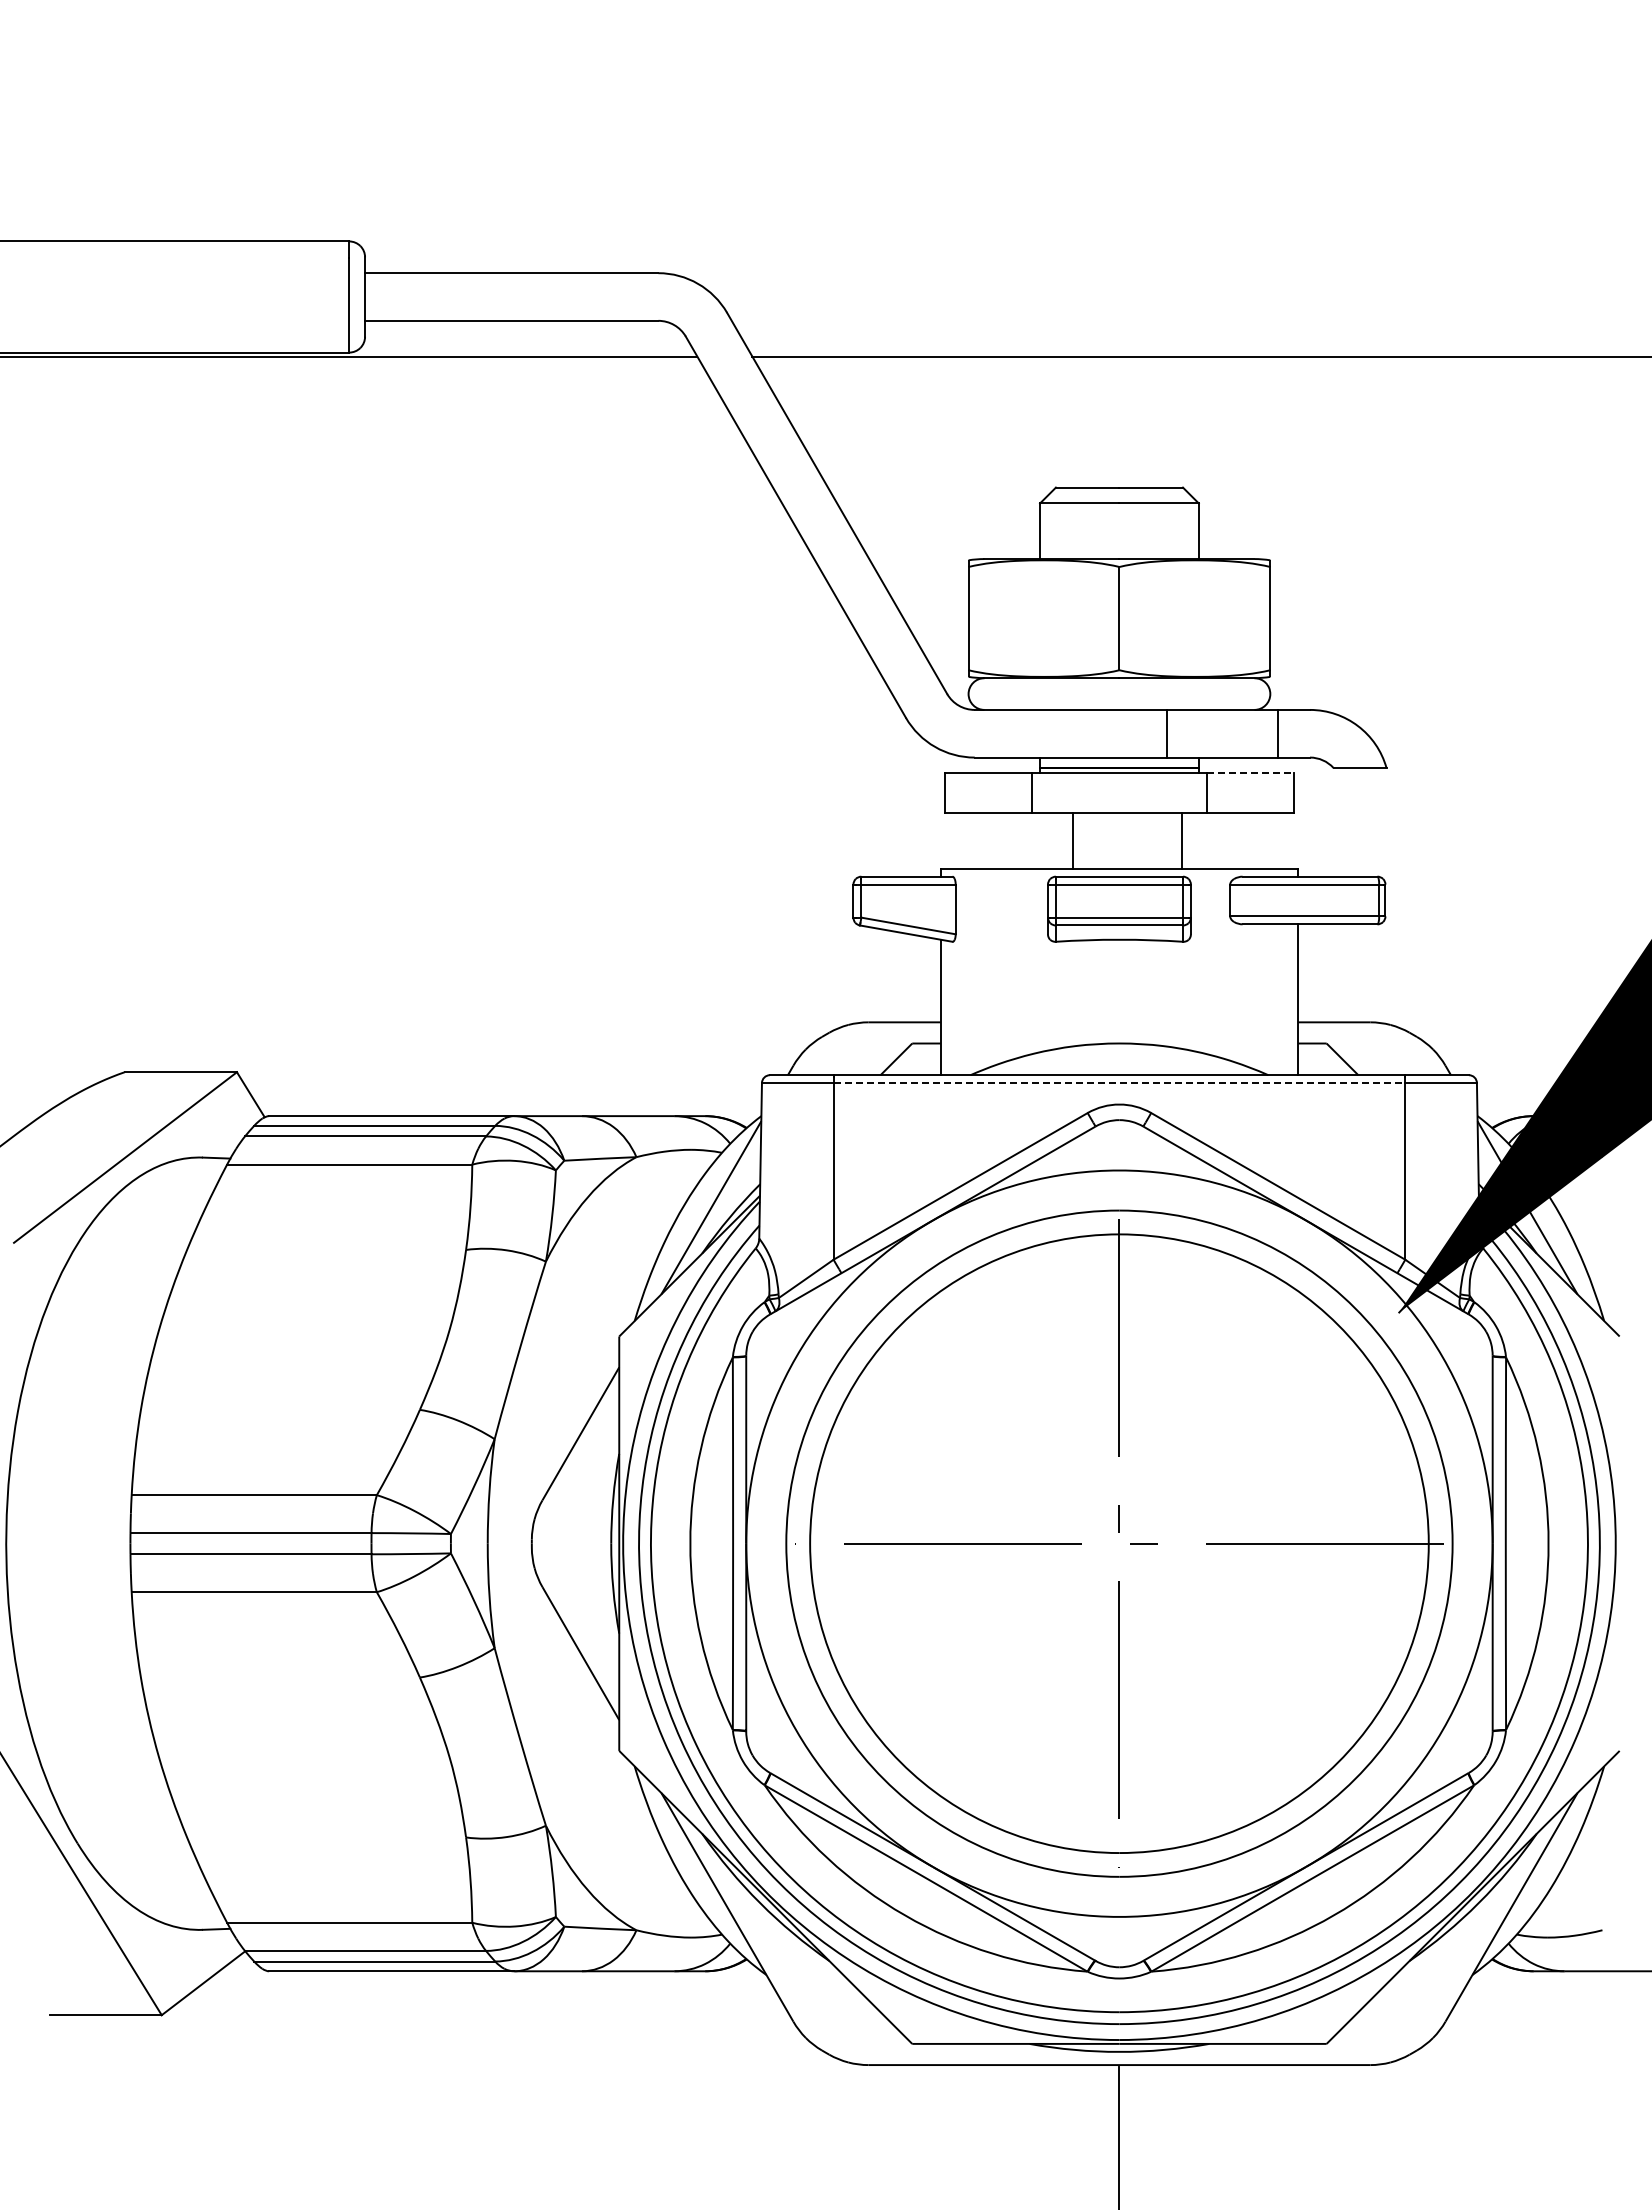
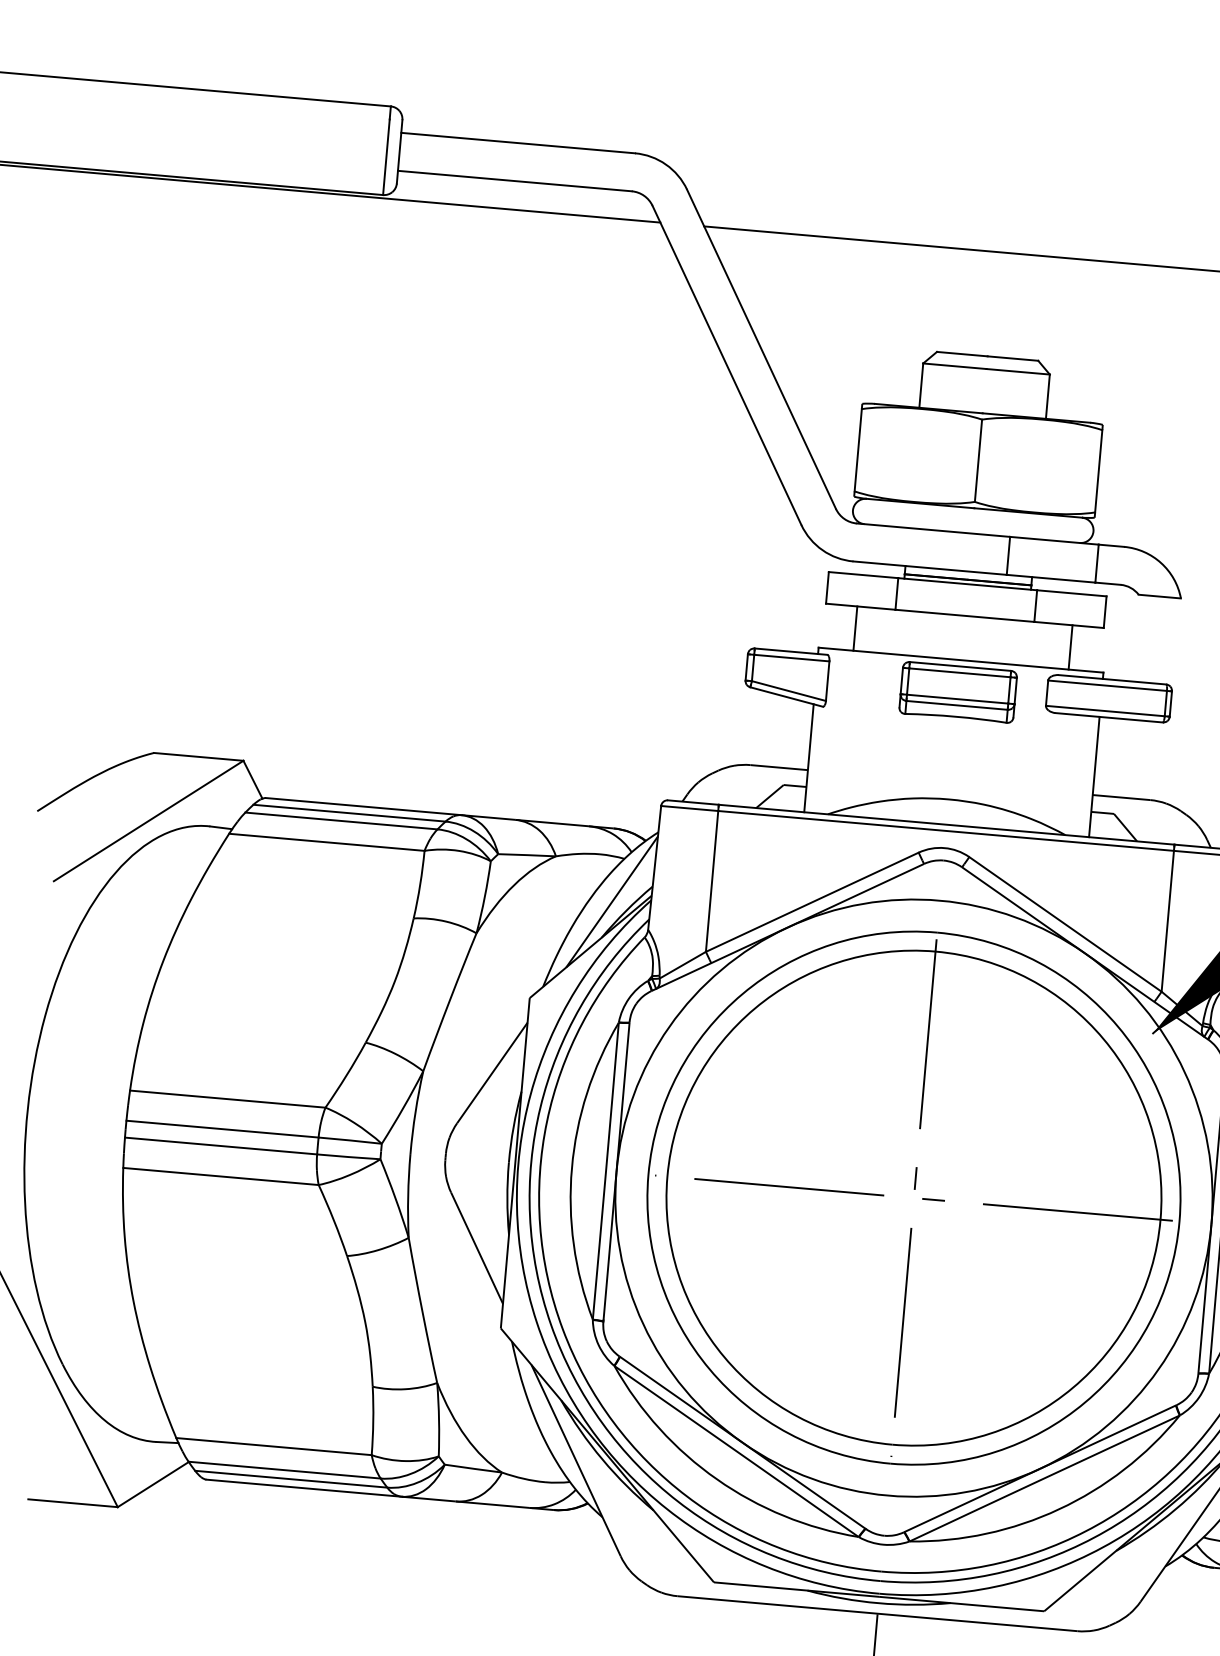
line: (1250, 773) -> (1072, 593), dashed -> solid
line: (1073, 840) -> (855, 628), moved
line: (1182, 840) -> (1070, 647), moved
line: (1119, 1083) -> (946, 831), dashed -> solid

